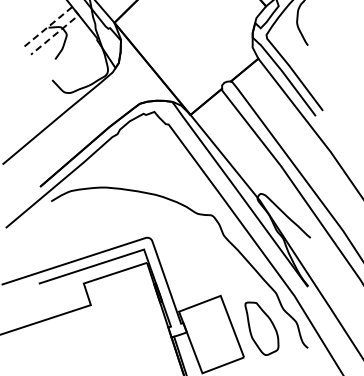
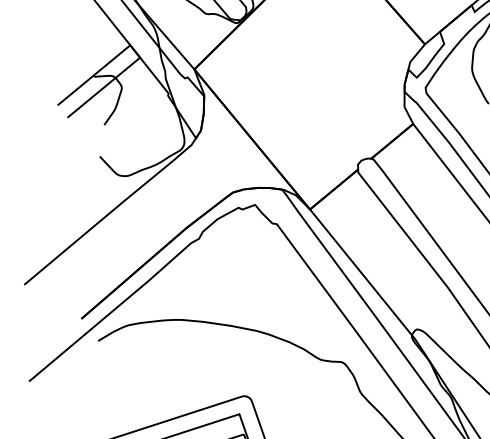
line: (75, 11) -> (135, 52), dashed -> solid

